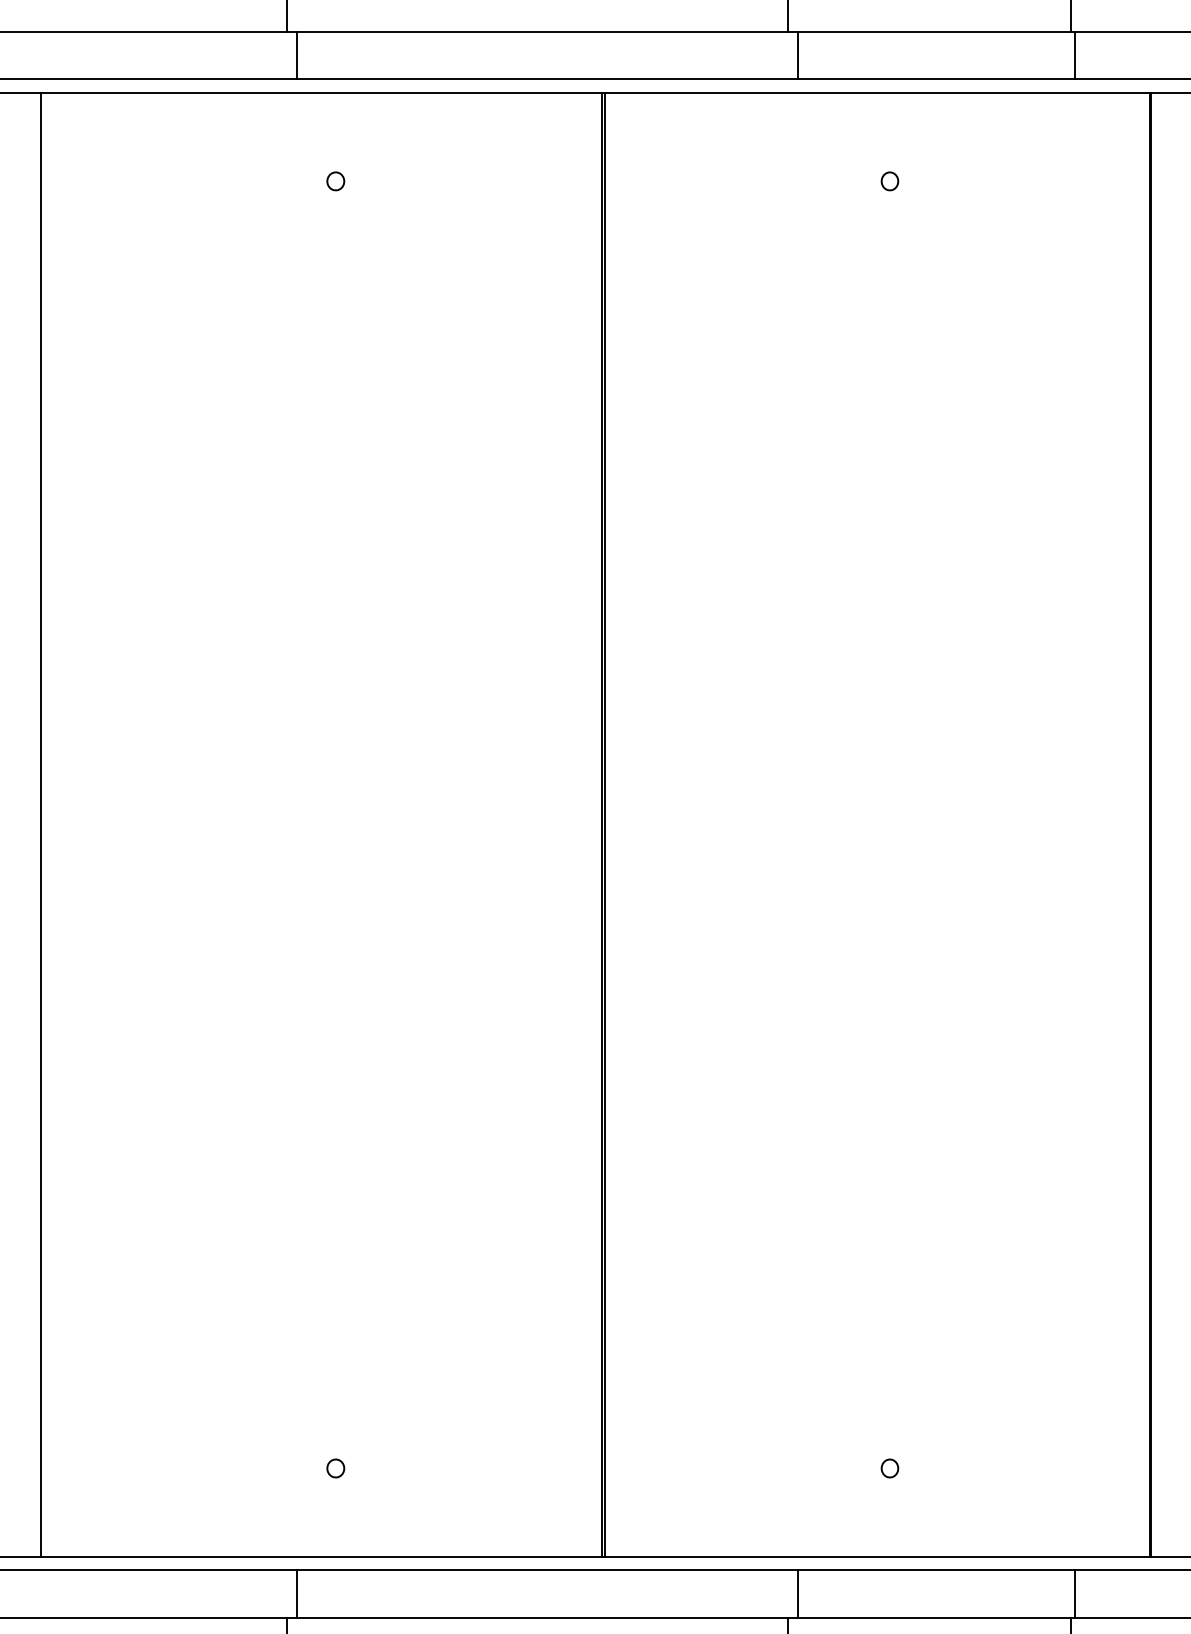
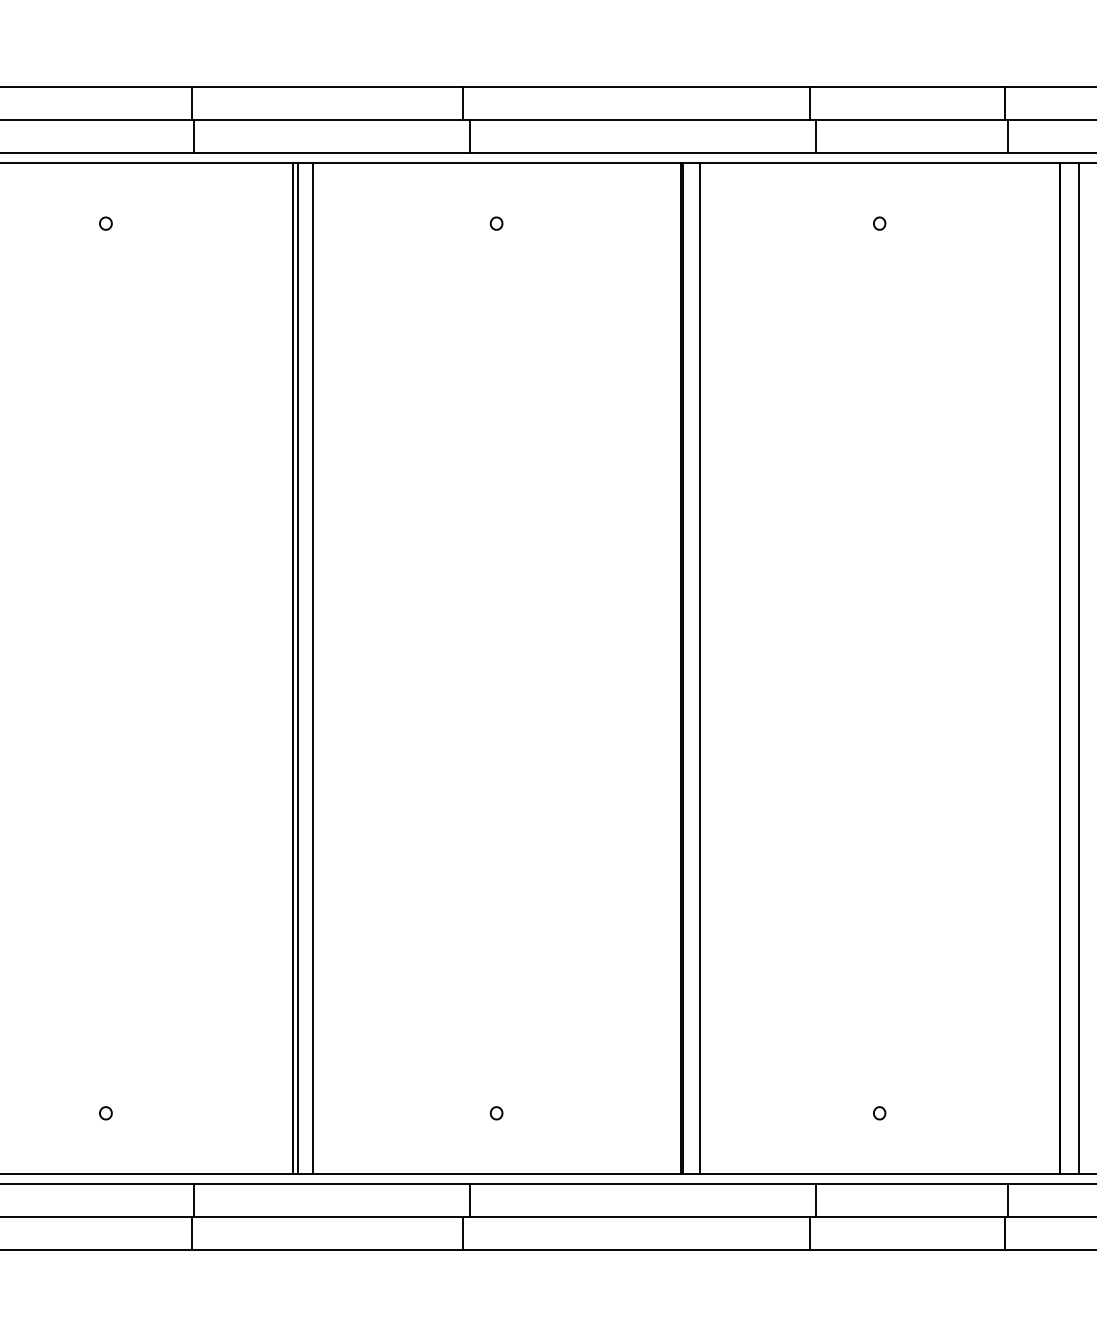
line: (49, 824) -> (298, 668), added
line: (69, 824) -> (312, 668), added
line: (629, 824) -> (699, 668), added
line: (1177, 824) -> (1078, 668), added

